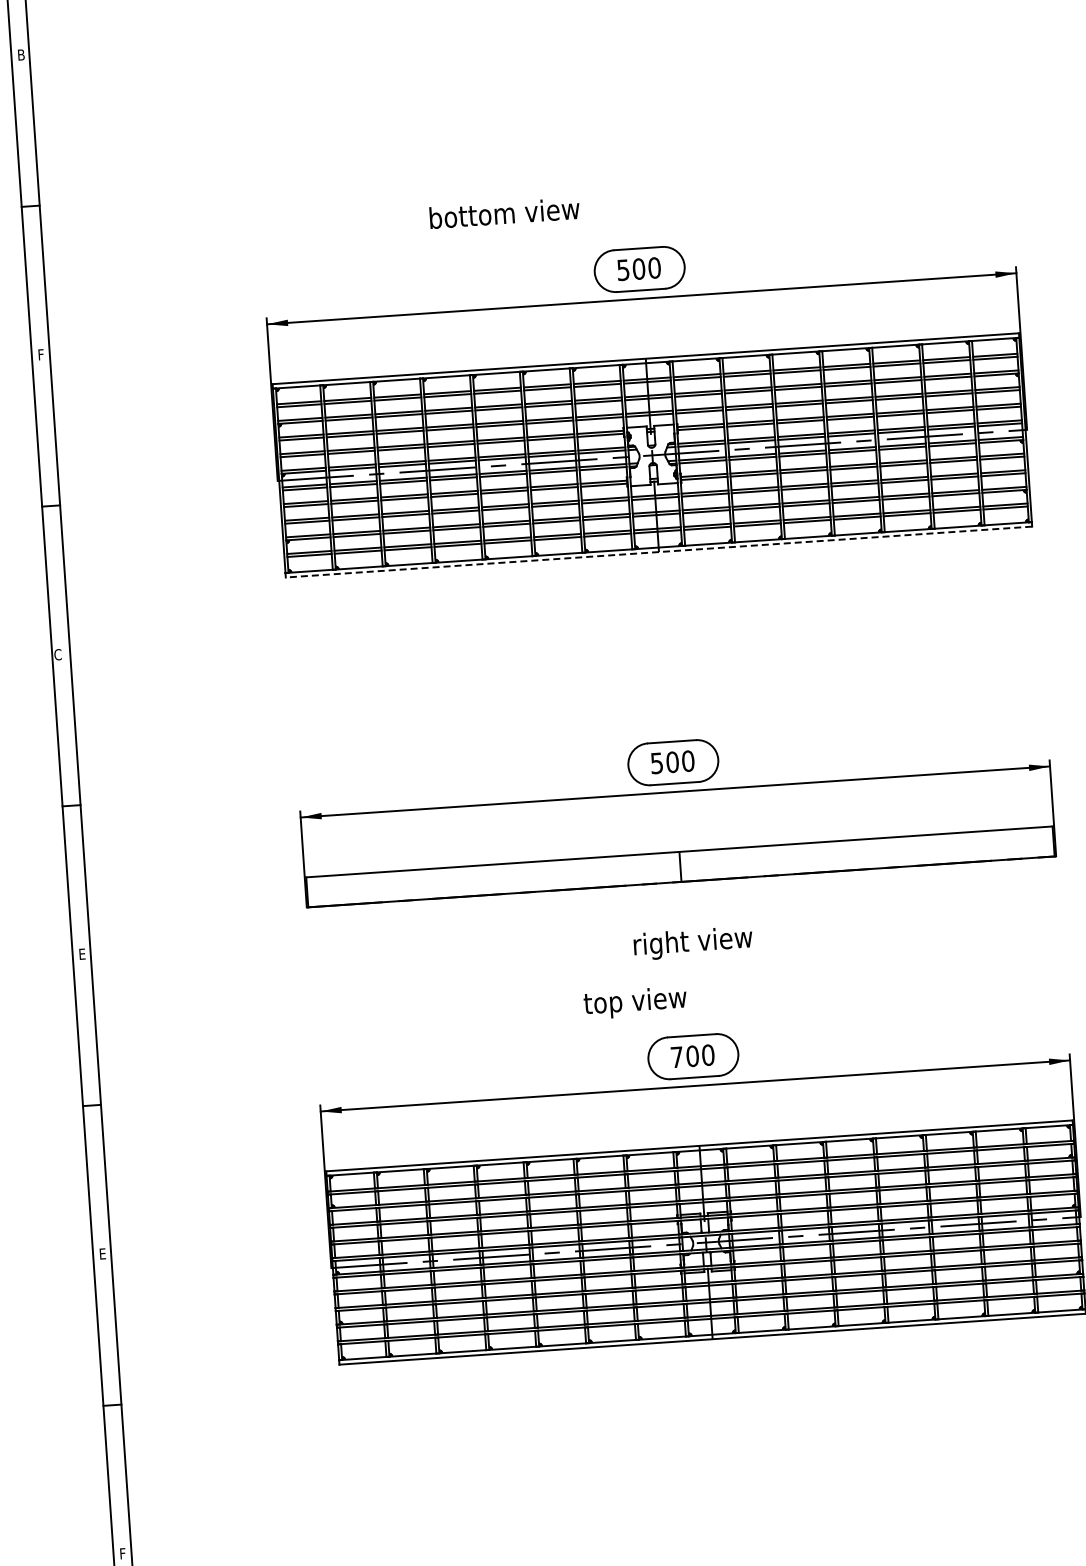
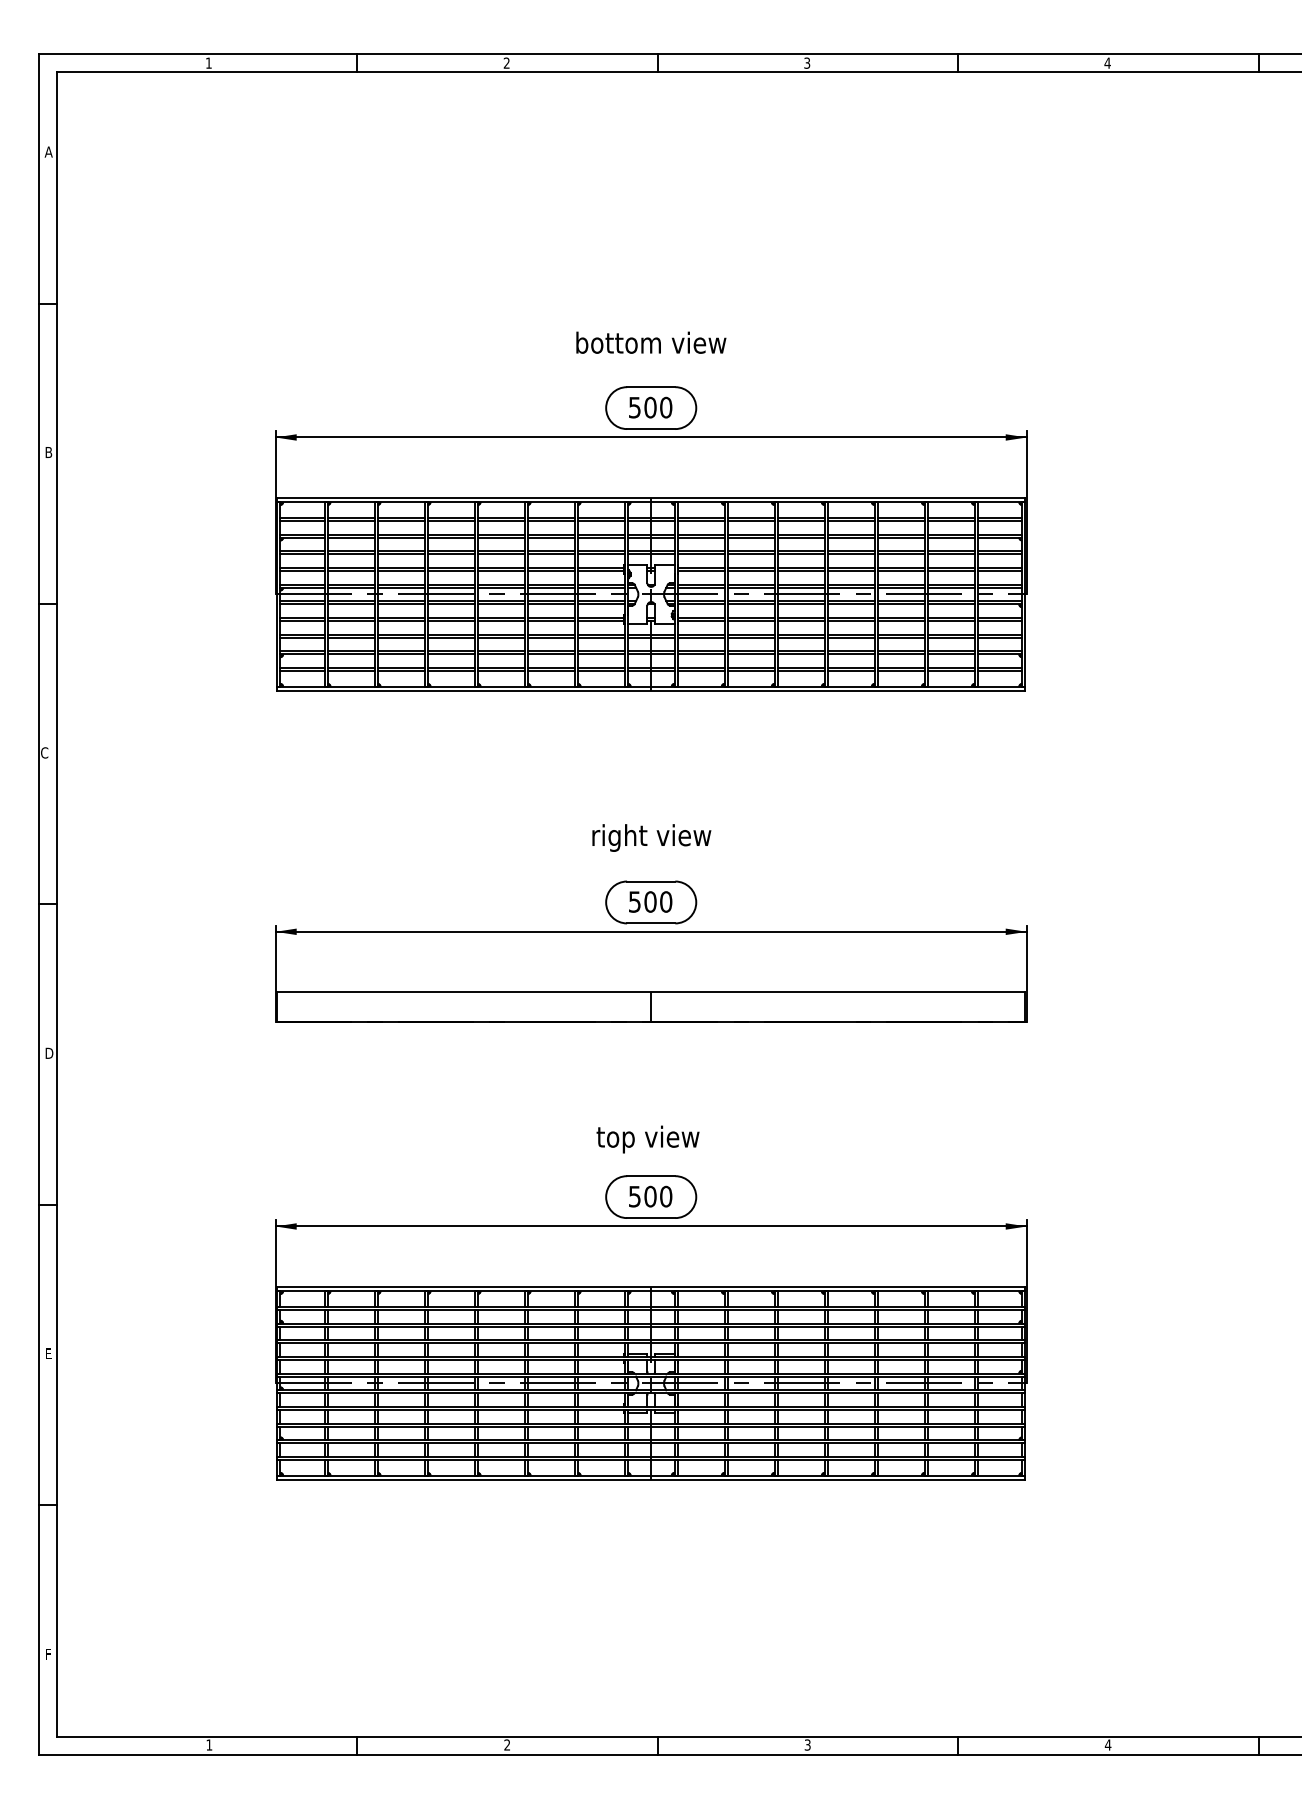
text: (20, 54) -> (48, 151), B -> A
text: (504, 212) -> (651, 342), moved
text: (41, 354) -> (48, 452), F -> B
line: (658, 552) -> (650, 691), dashed -> solid
text: (692, 942) -> (651, 837), moved
text: (83, 953) -> (49, 1052), E -> D
text: (634, 1002) -> (647, 1139), moved
text: (676, 1057) -> (634, 1196), 700 -> 500

